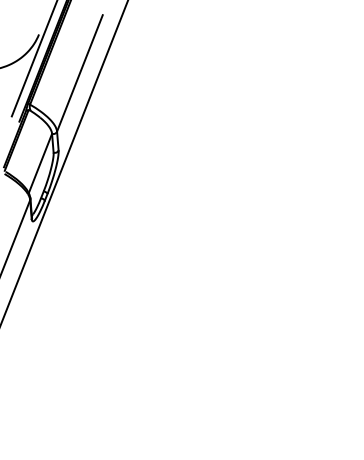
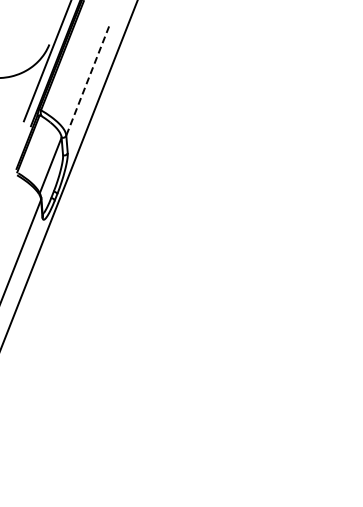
line: (79, 73) -> (87, 81), solid -> dashed

